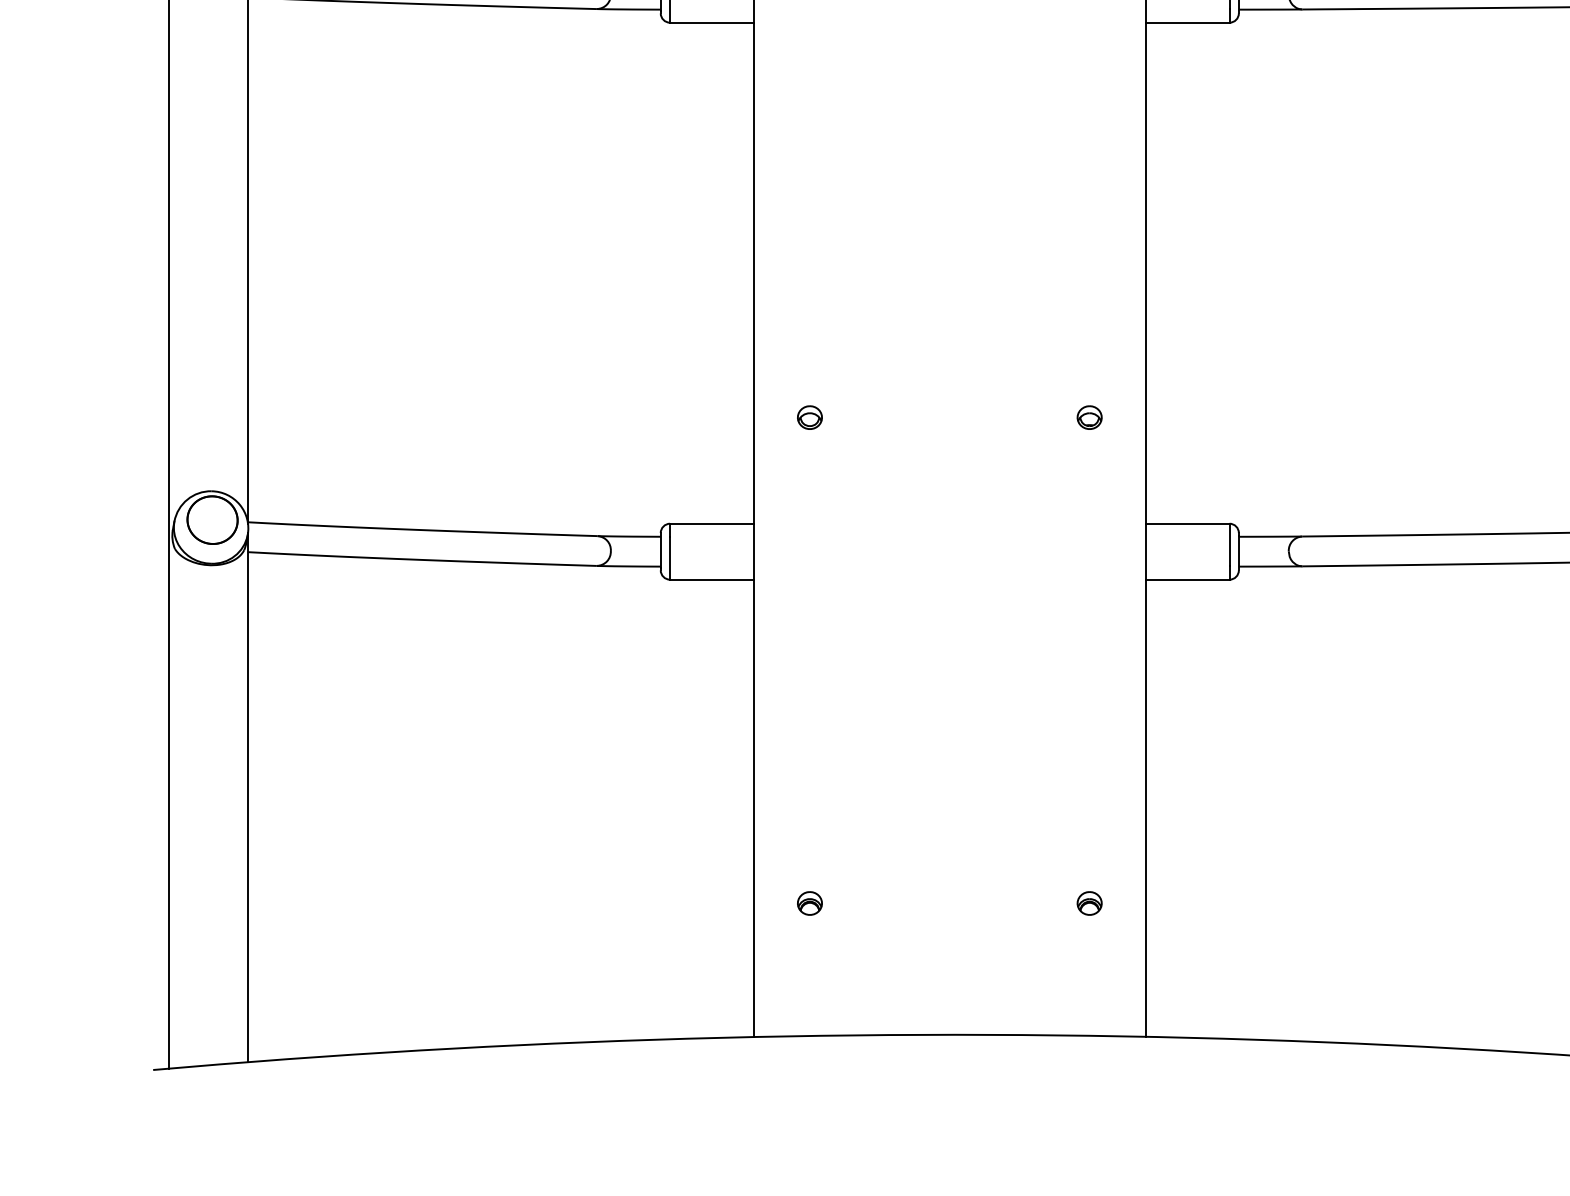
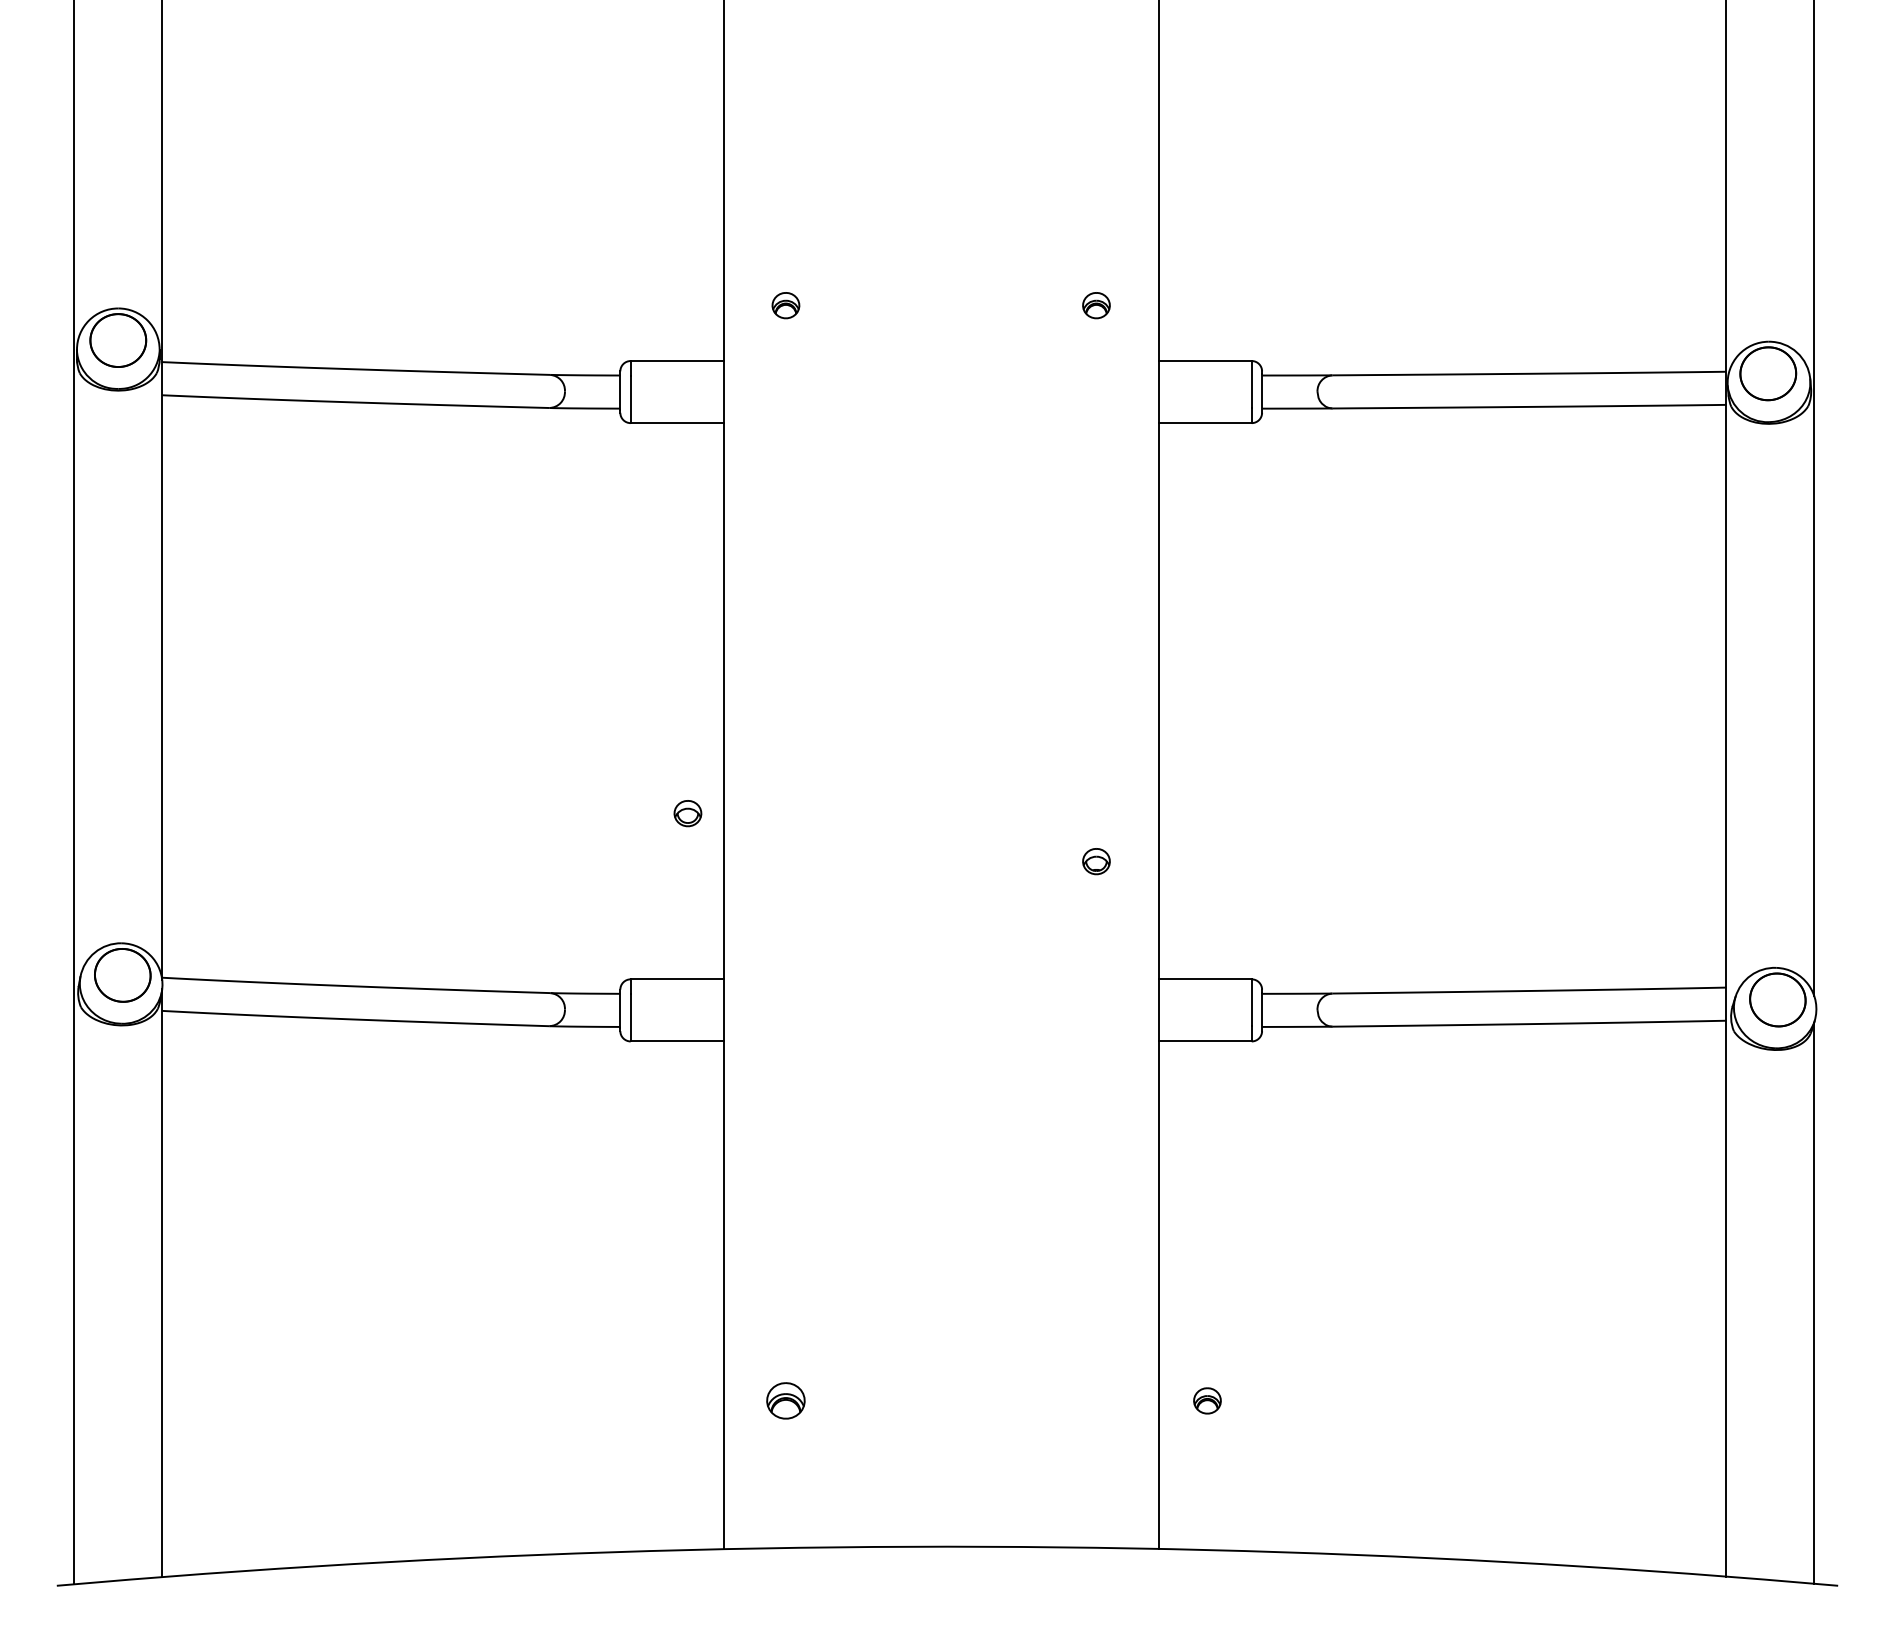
part: (809, 417) -> (687, 813), moved
part: (809, 903) -> (785, 1400), size x1.4
part: (1089, 903) -> (1207, 1400), moved

